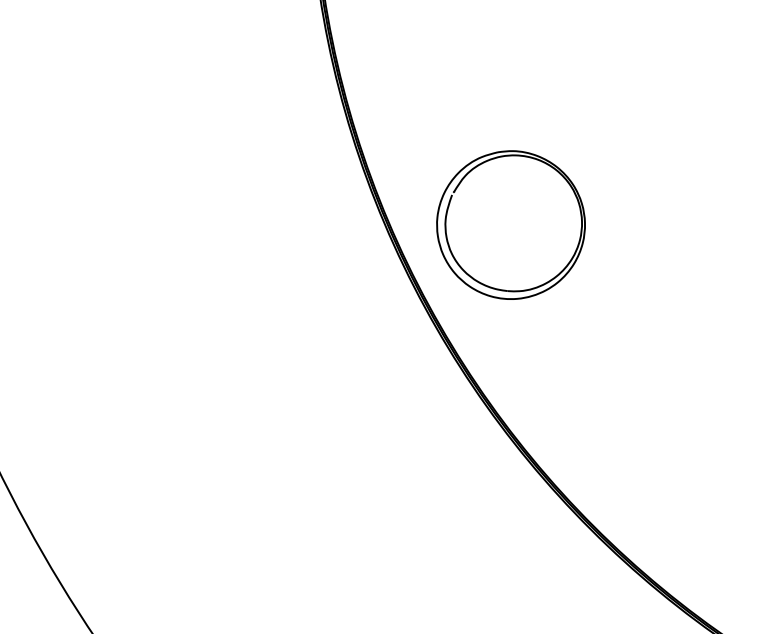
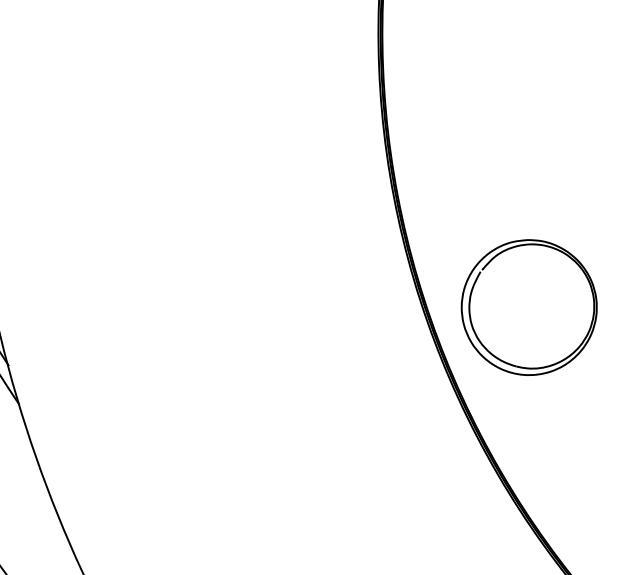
part: (510, 224) -> (528, 306), moved

